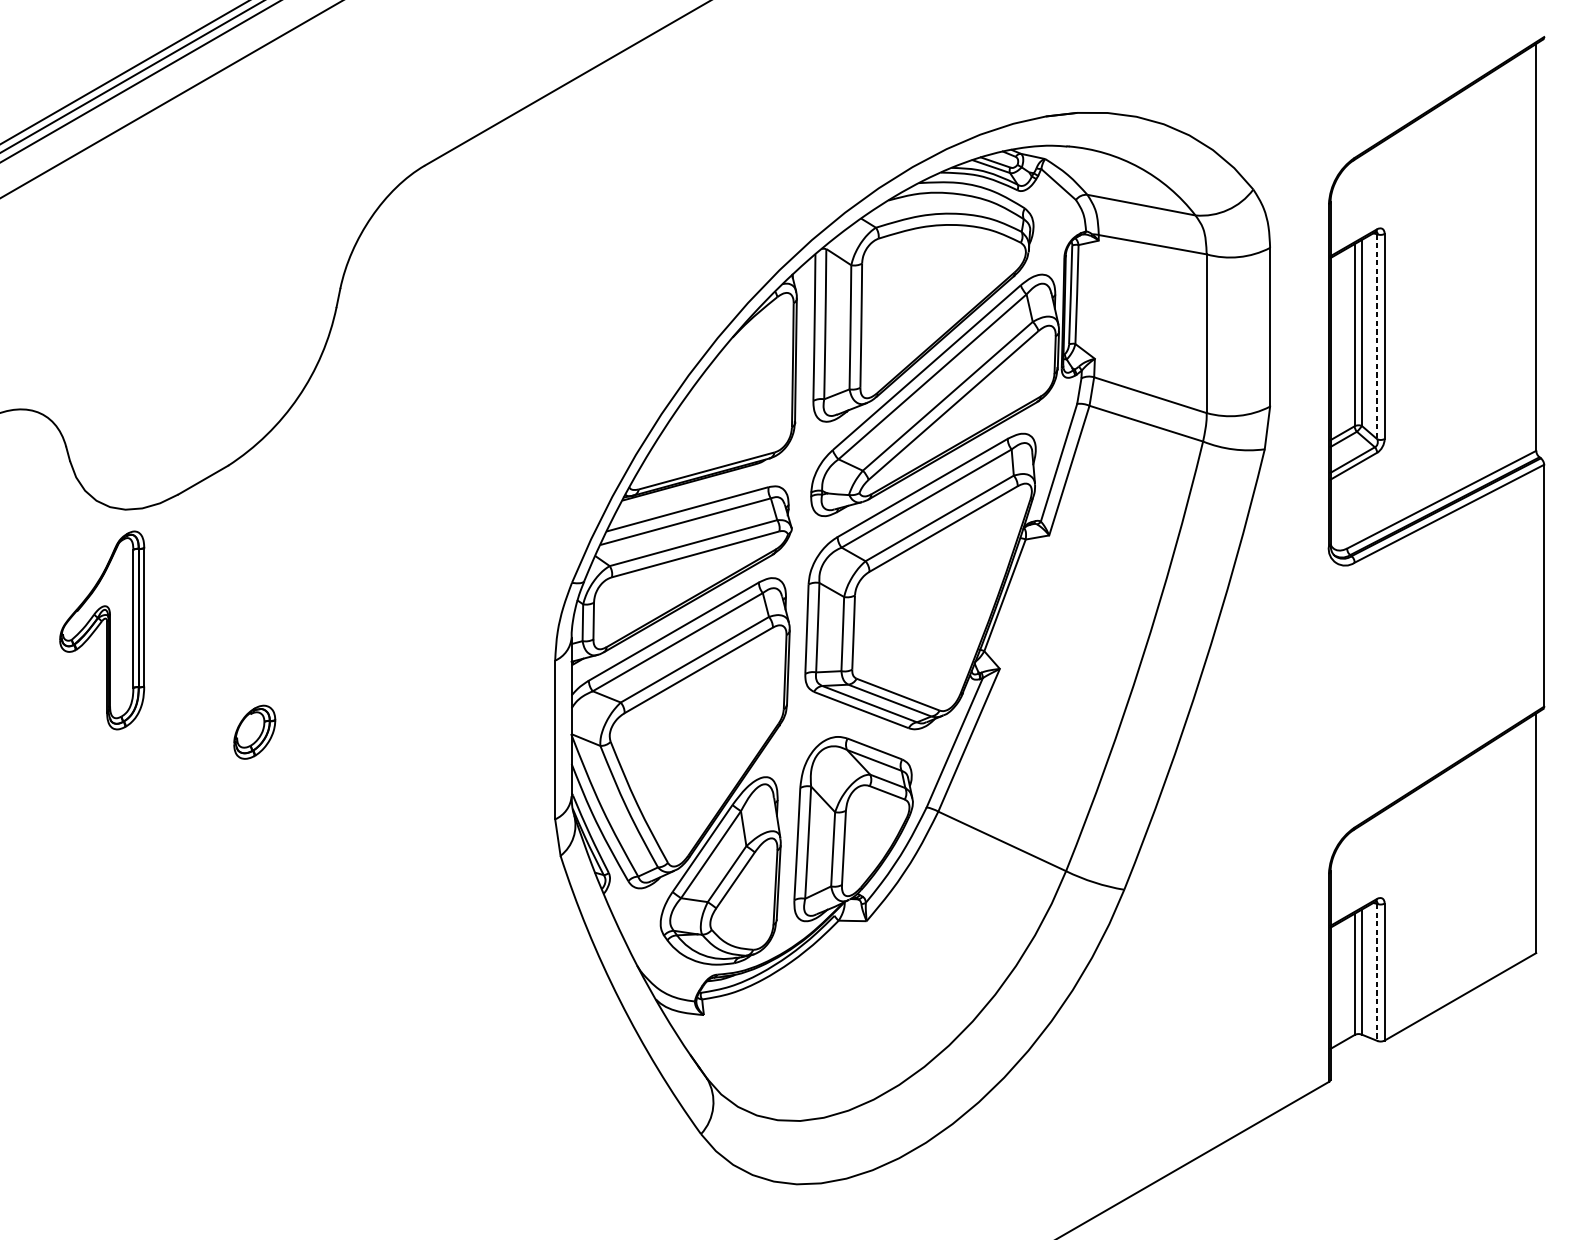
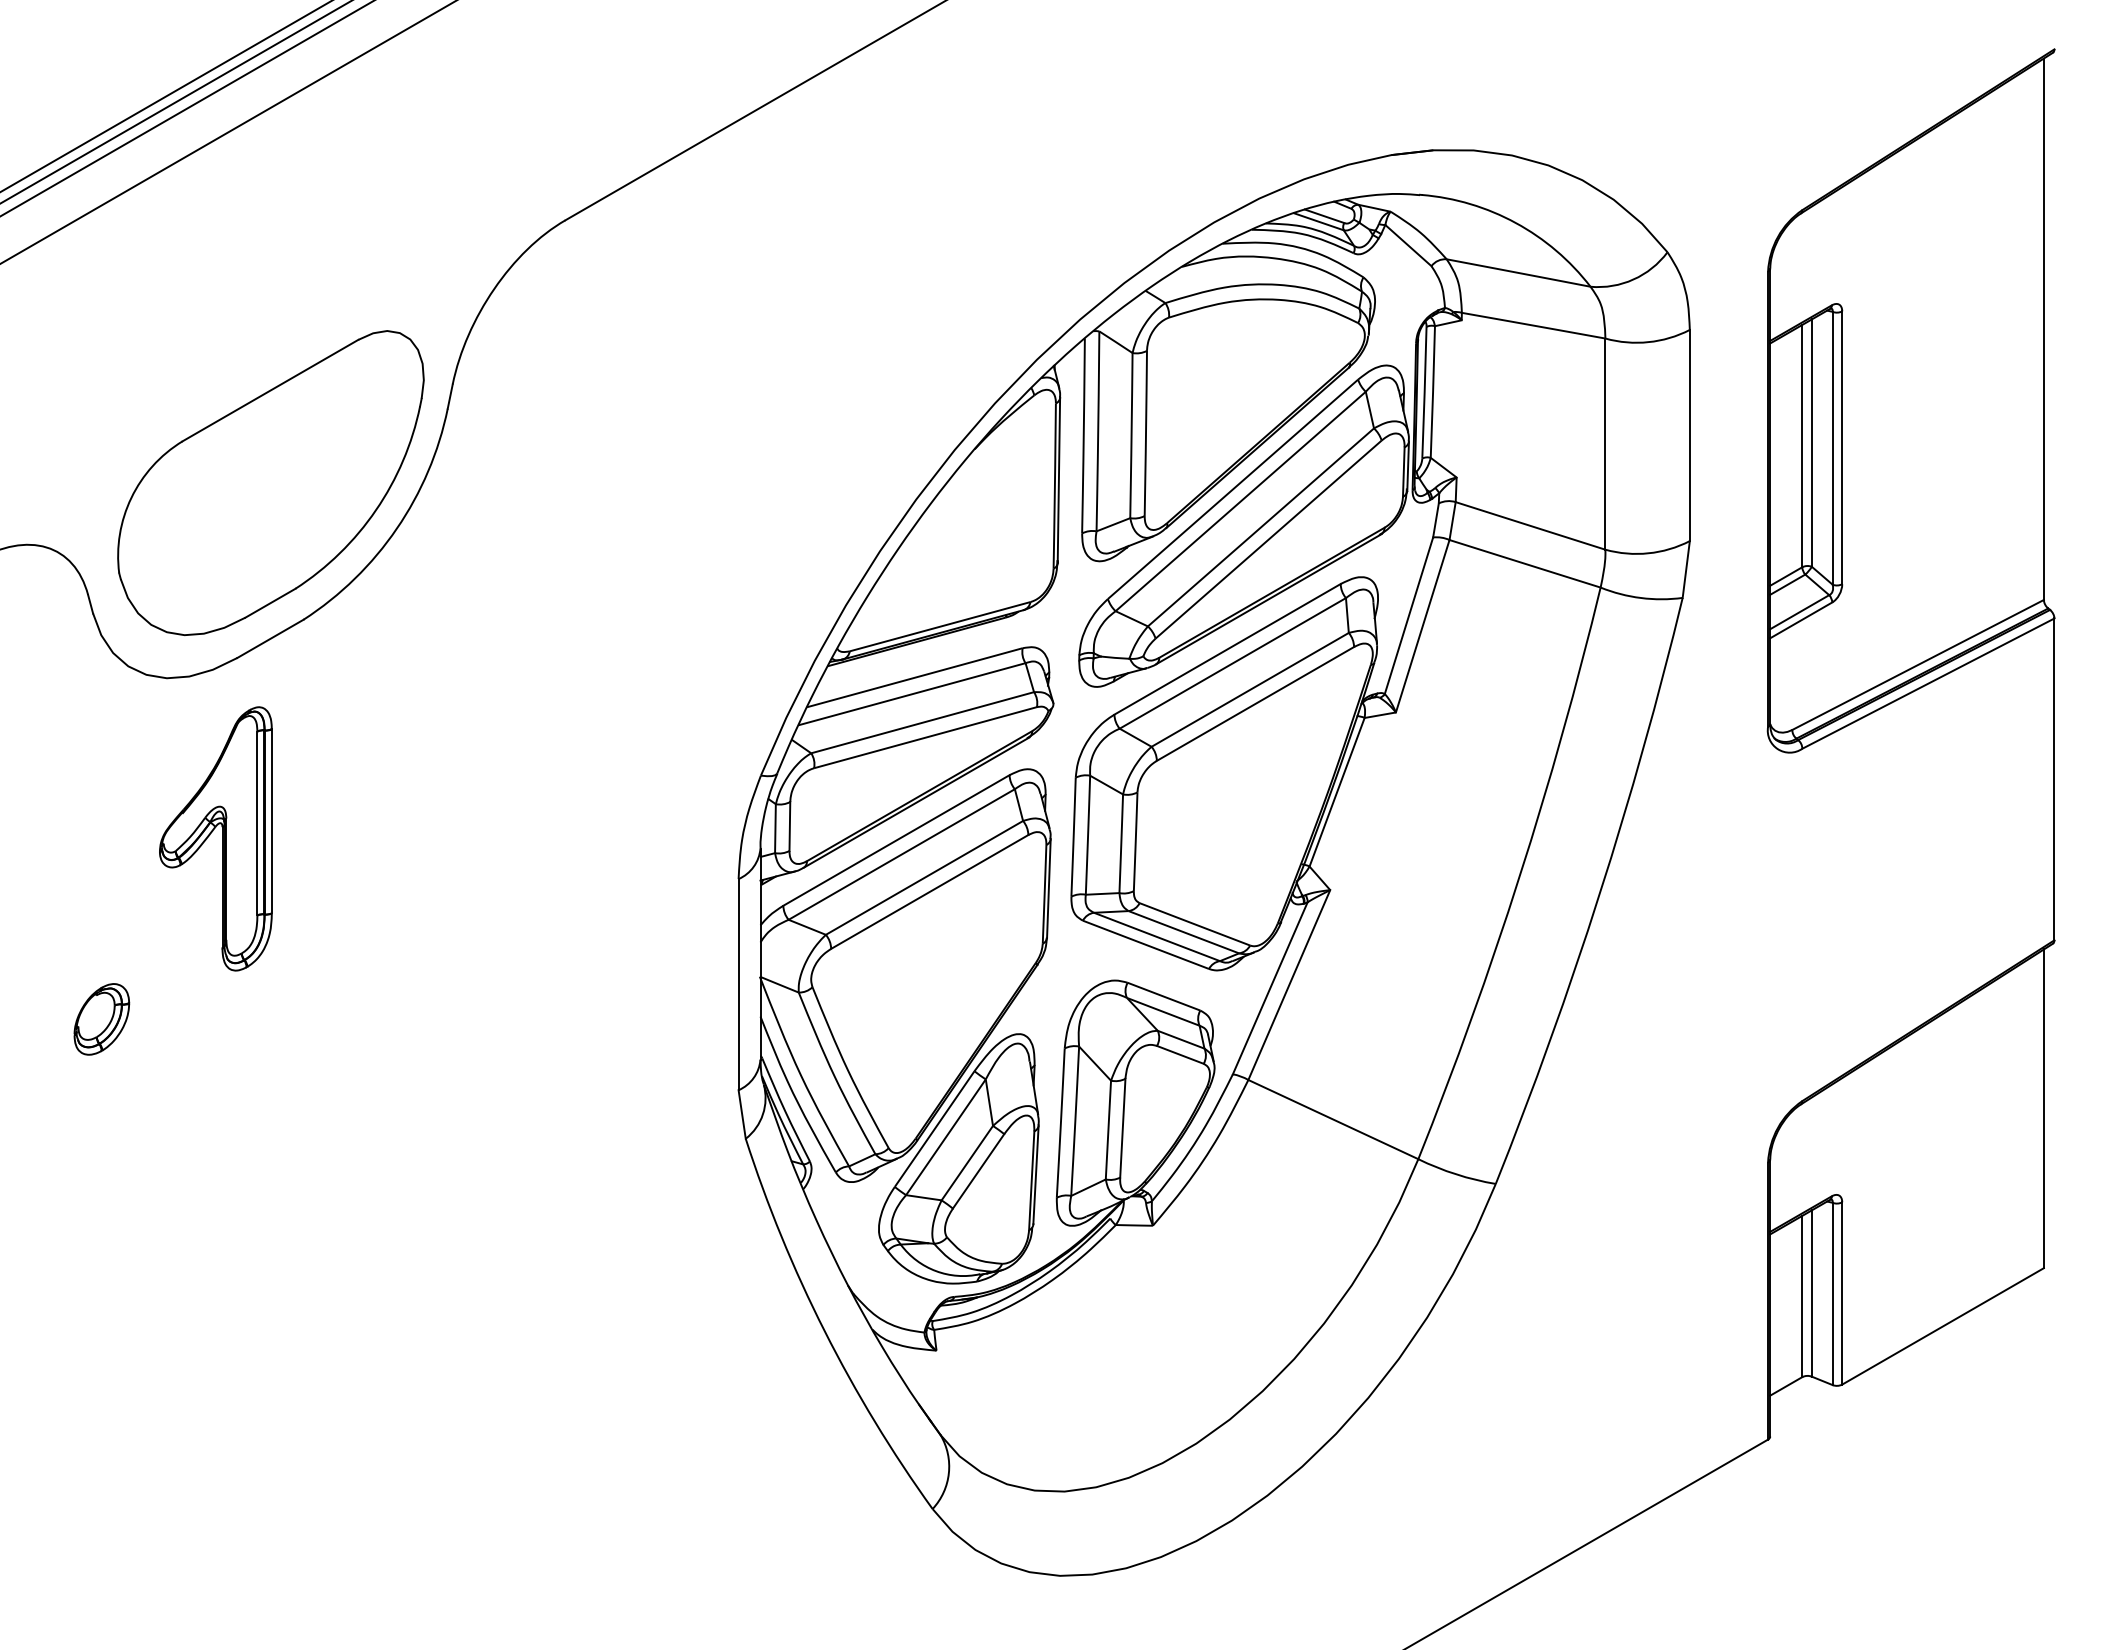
line: (1377, 337) -> (1832, 448), dashed -> solid
part: (203, 362) -> (270, 482), added
part: (101, 630) -> (215, 838), moved
part: (254, 732) -> (101, 1019), moved
line: (1377, 972) -> (1832, 1294), dashed -> solid

